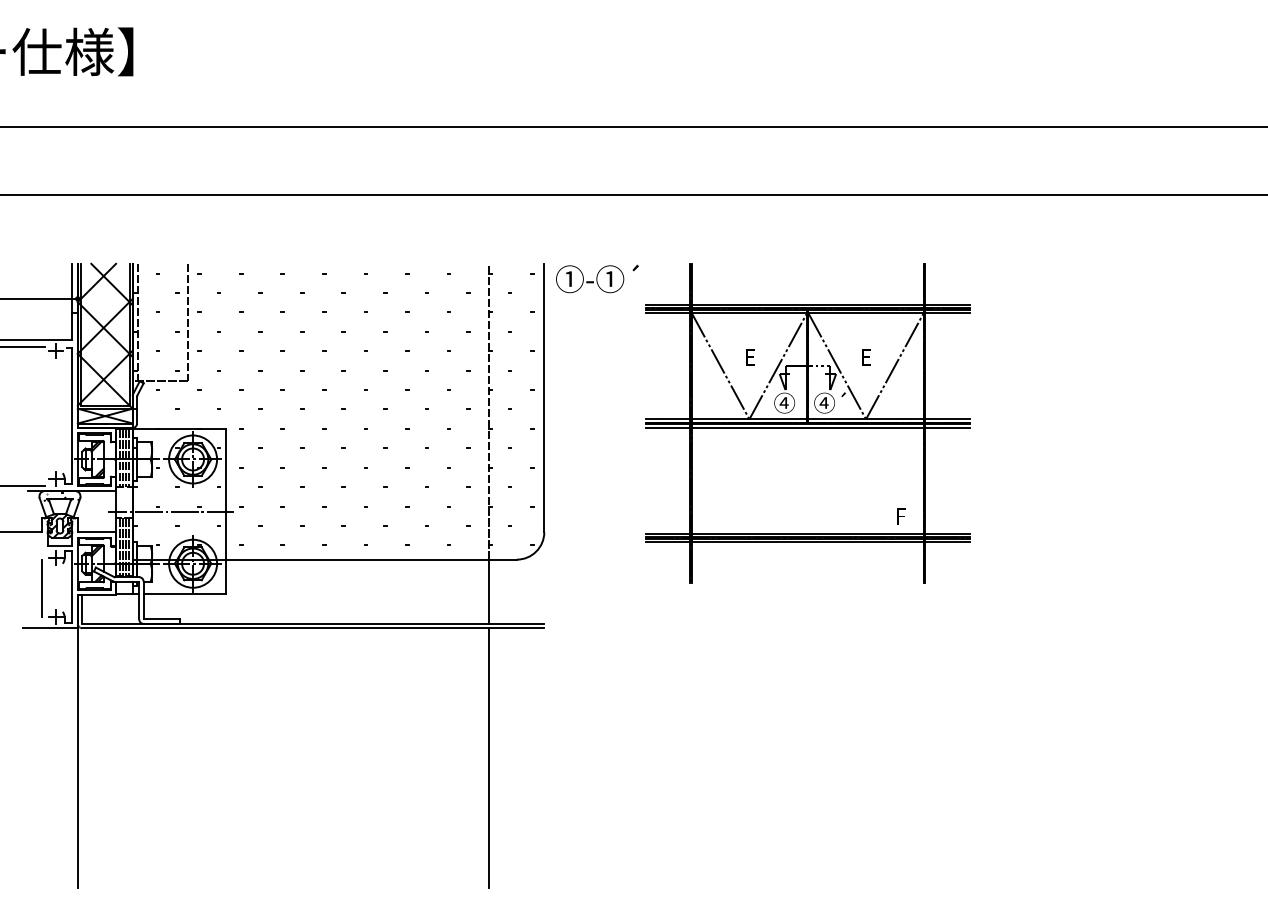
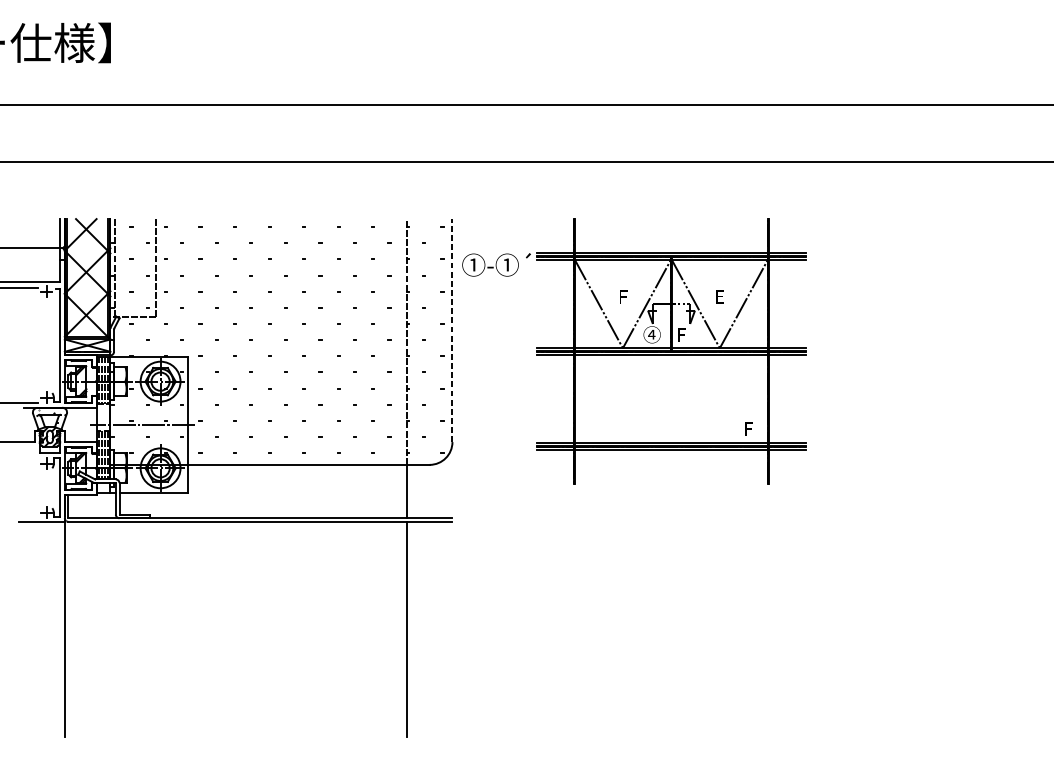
text: (597, 278) -> (496, 264), moved
text: (751, 360) -> (624, 299), E -> F
line: (544, 397) -> (452, 330), solid -> dashed
text: (829, 402) -> (689, 334), ④´ -> F
line: (42, 588) -> (35, 488), removed

